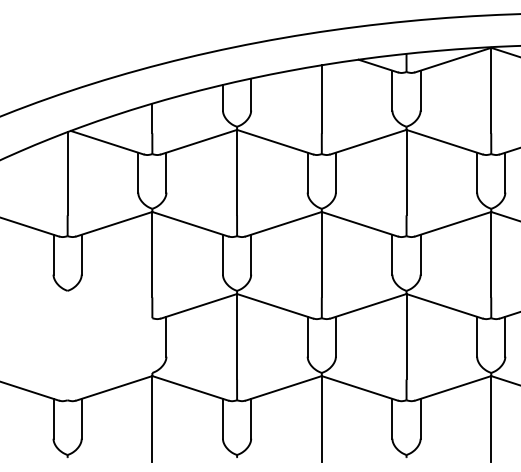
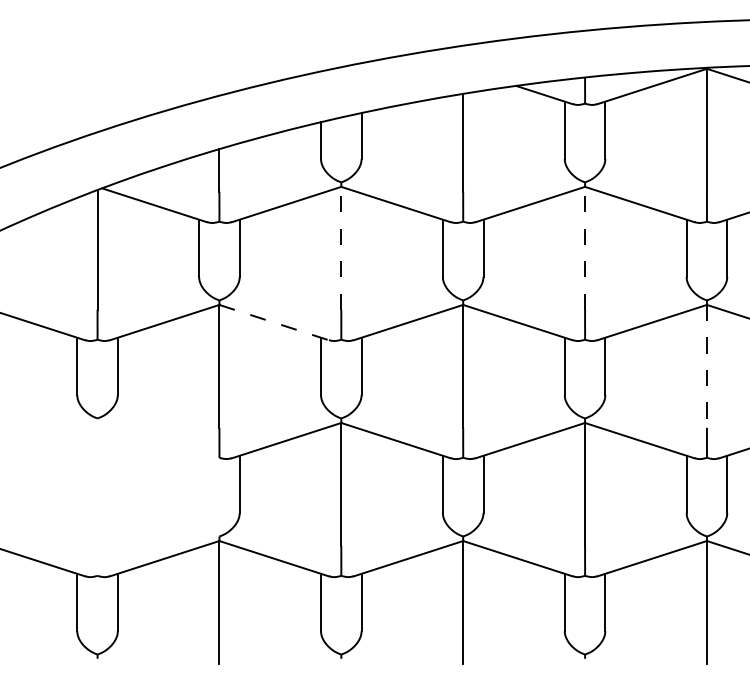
line: (237, 172) -> (341, 248), solid -> dashed
line: (406, 172) -> (585, 248), solid -> dashed
line: (190, 224) -> (274, 322), solid -> dashed
line: (491, 254) -> (707, 366), solid -> dashed

